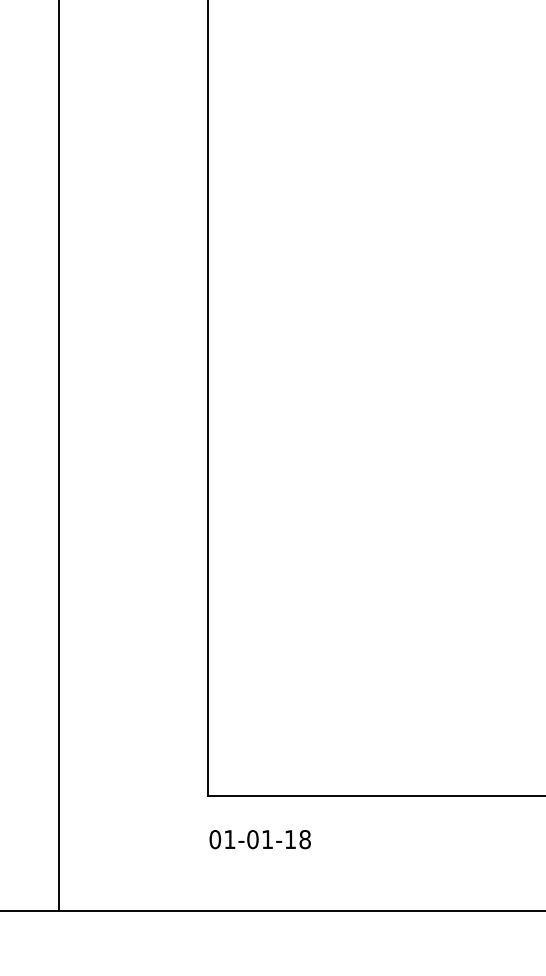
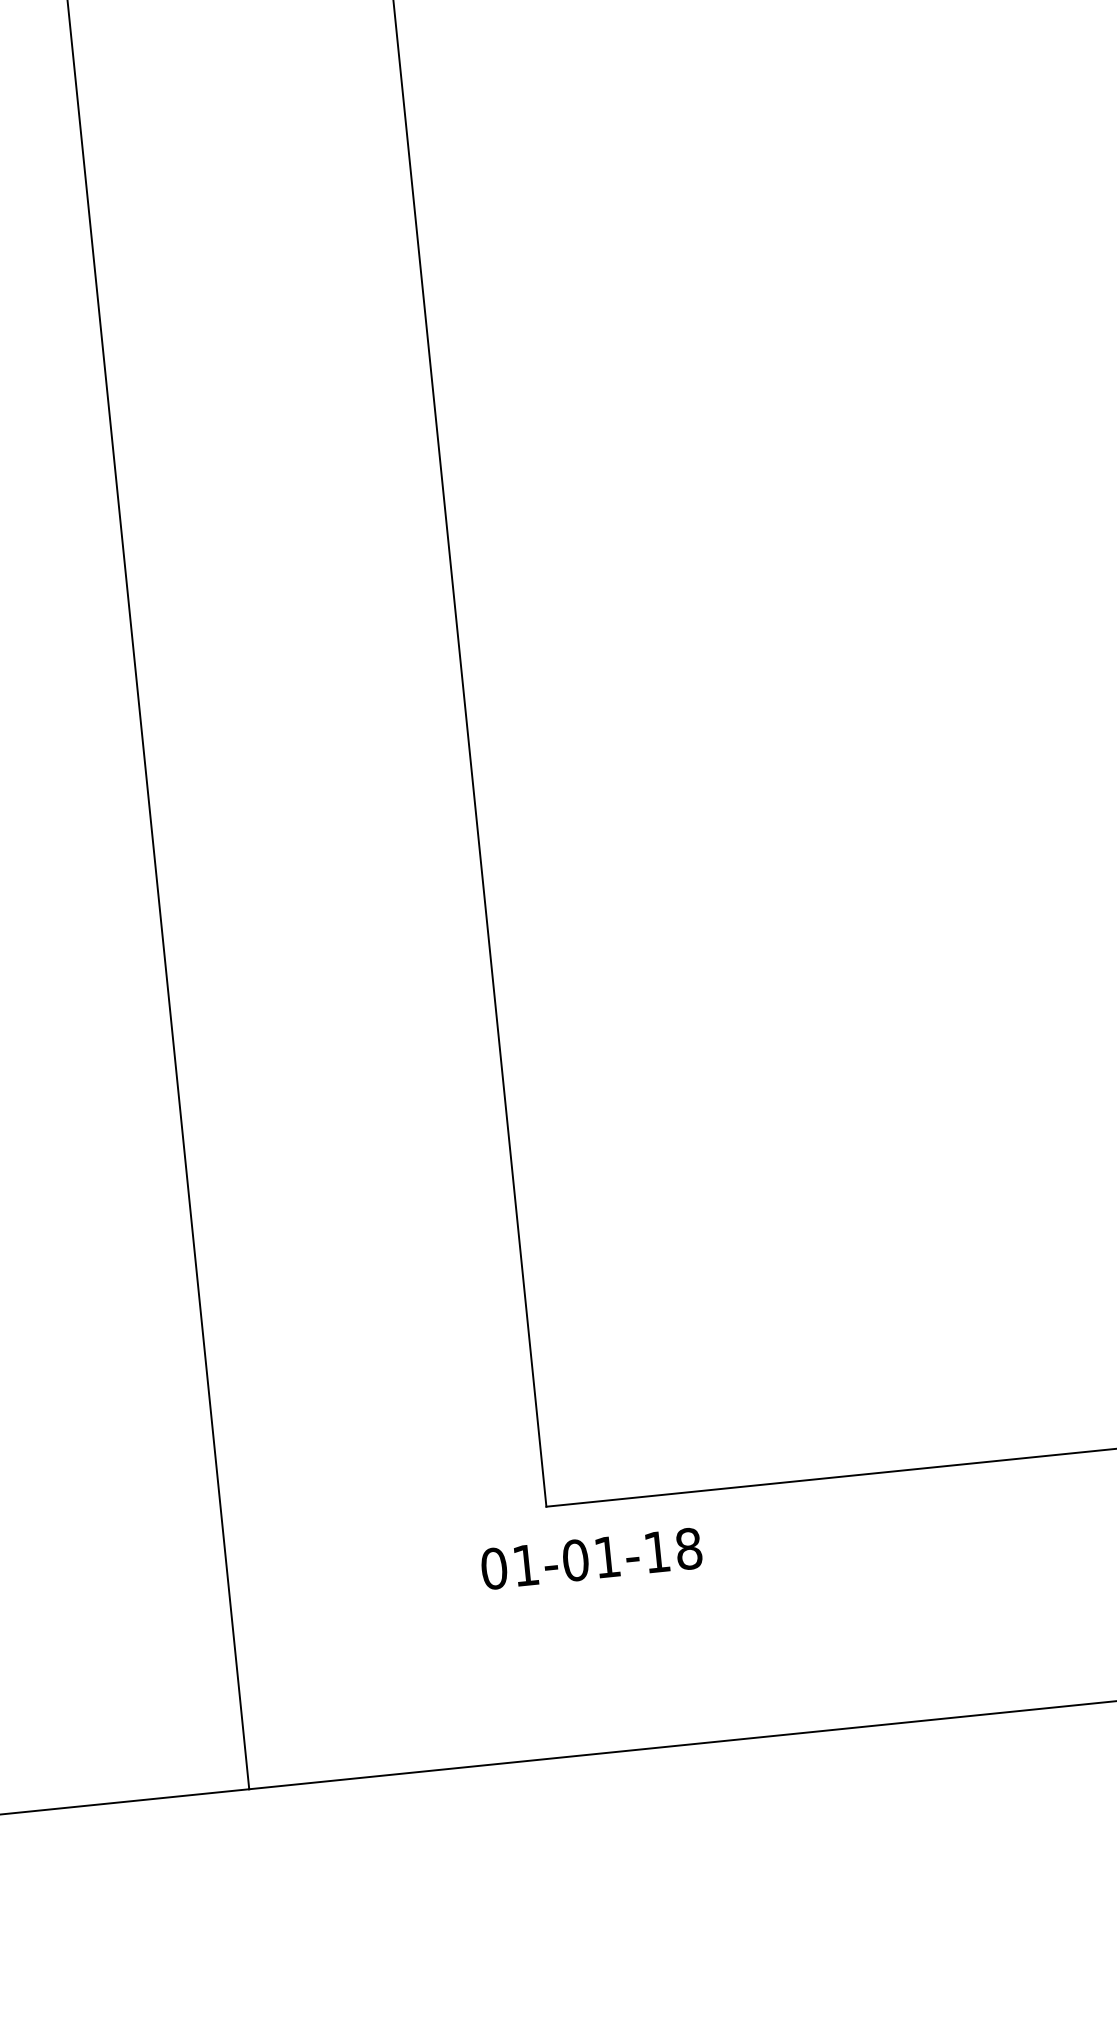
text: (259, 839) -> (589, 1558), moved

